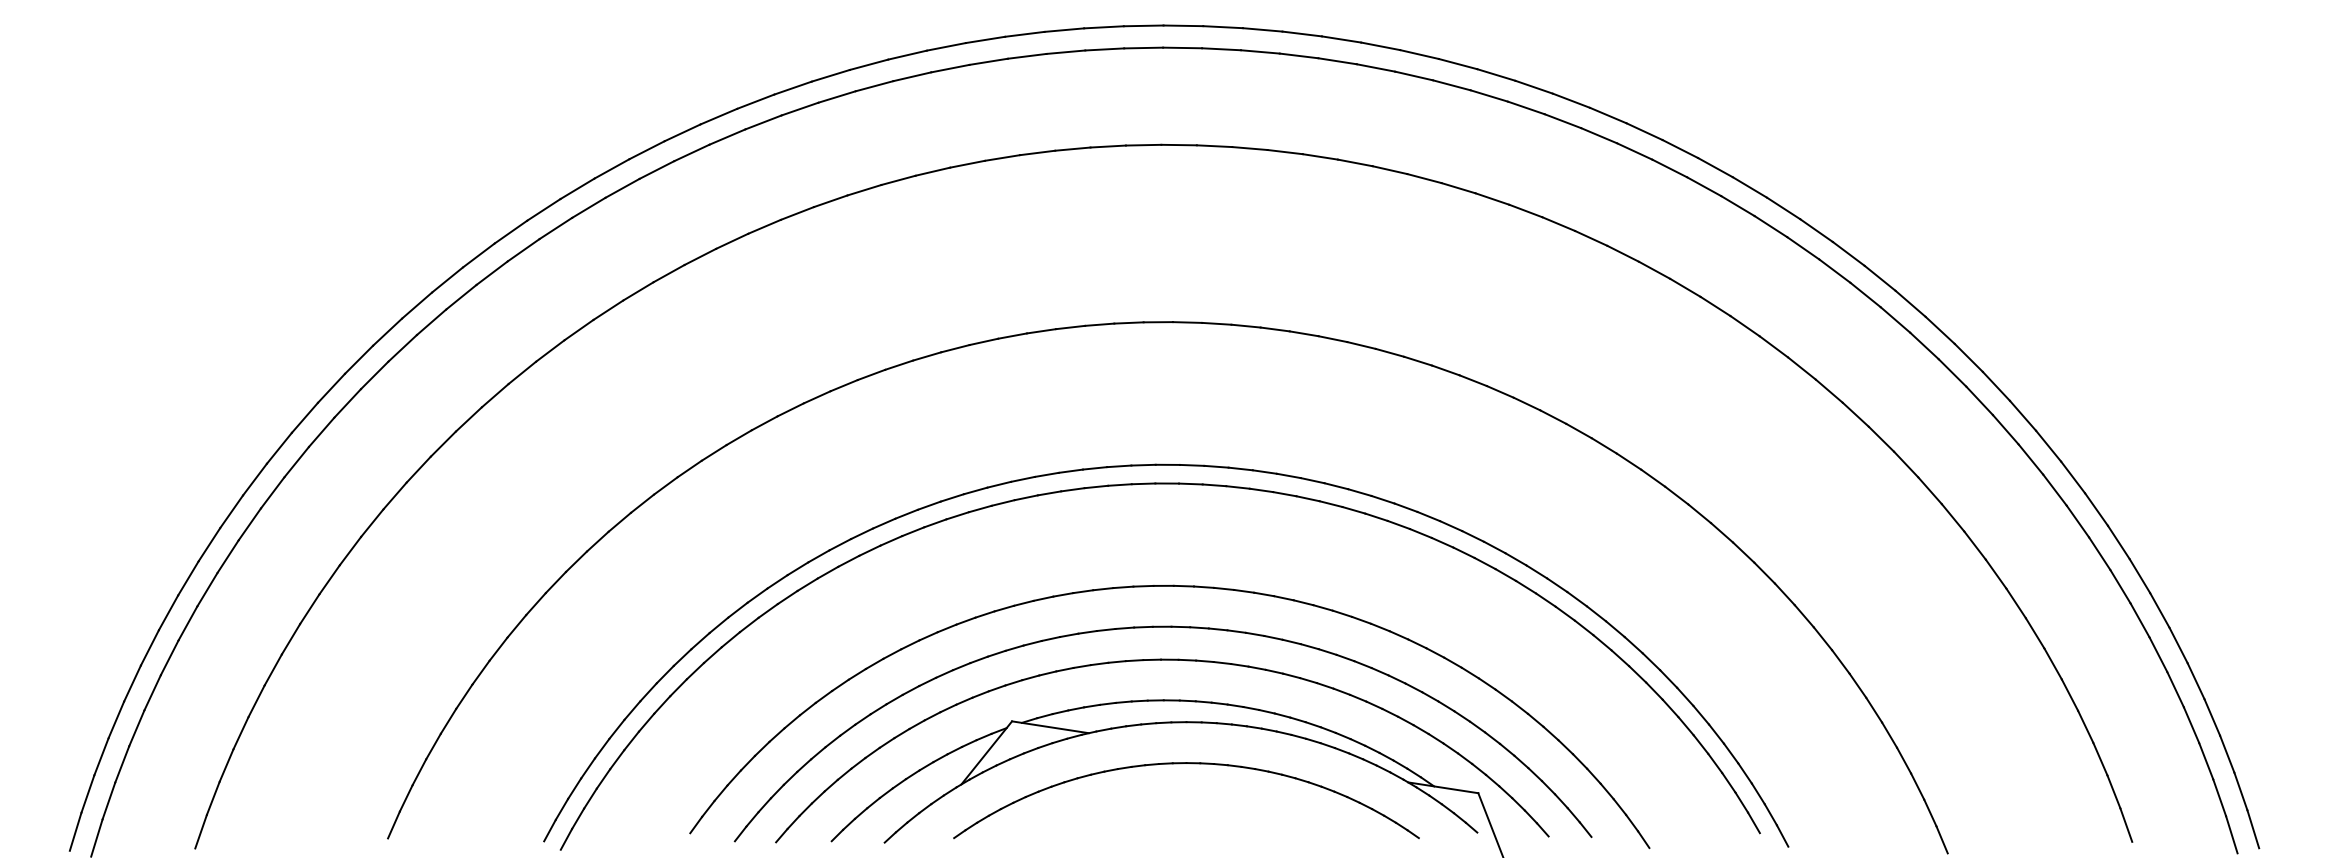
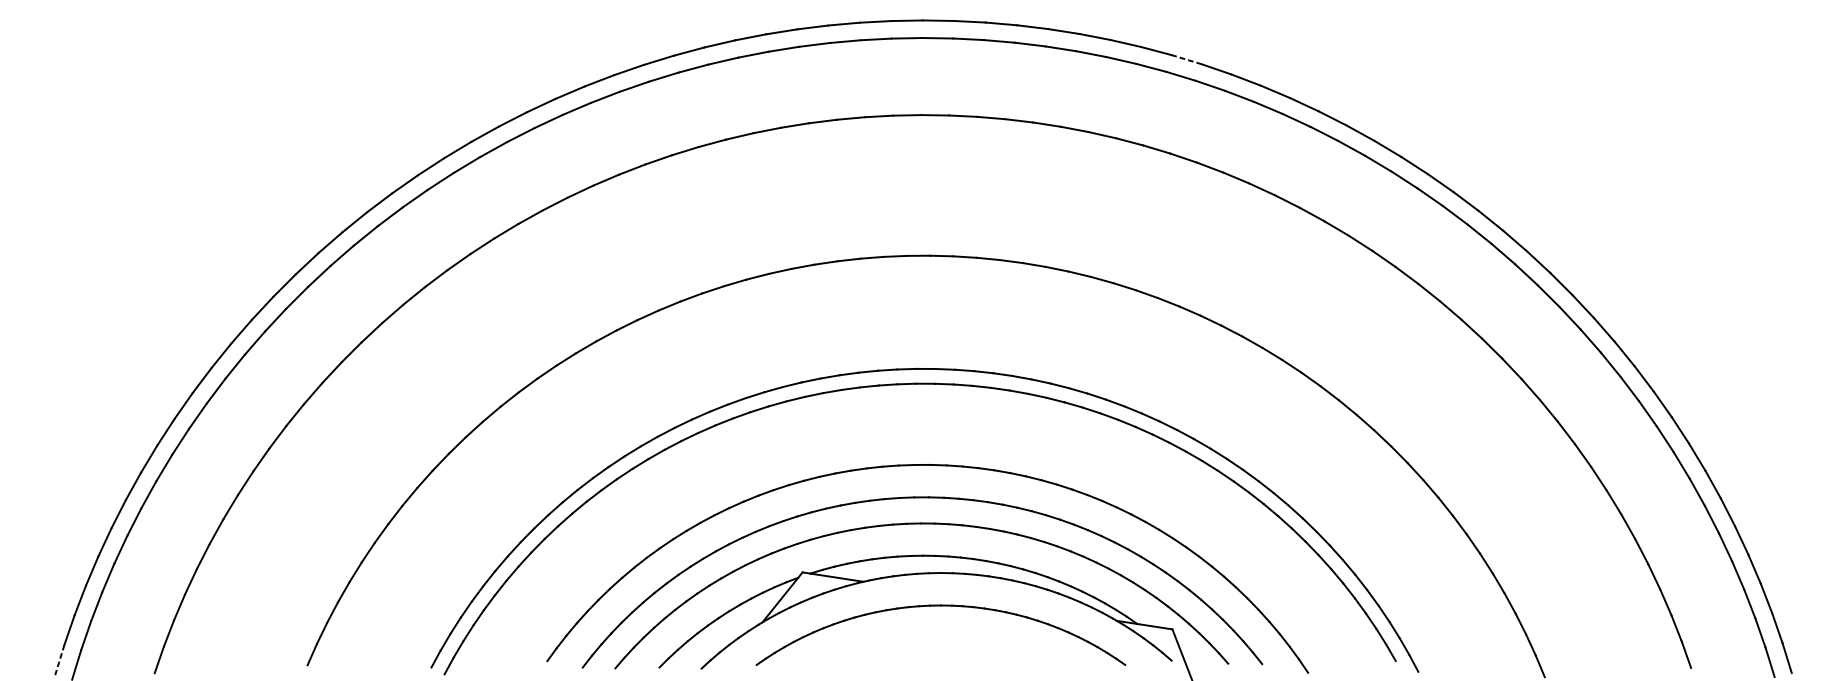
line: (1496, 74) -> (1186, 59), solid -> dashed
line: (75, 831) -> (59, 659), solid -> dashed

